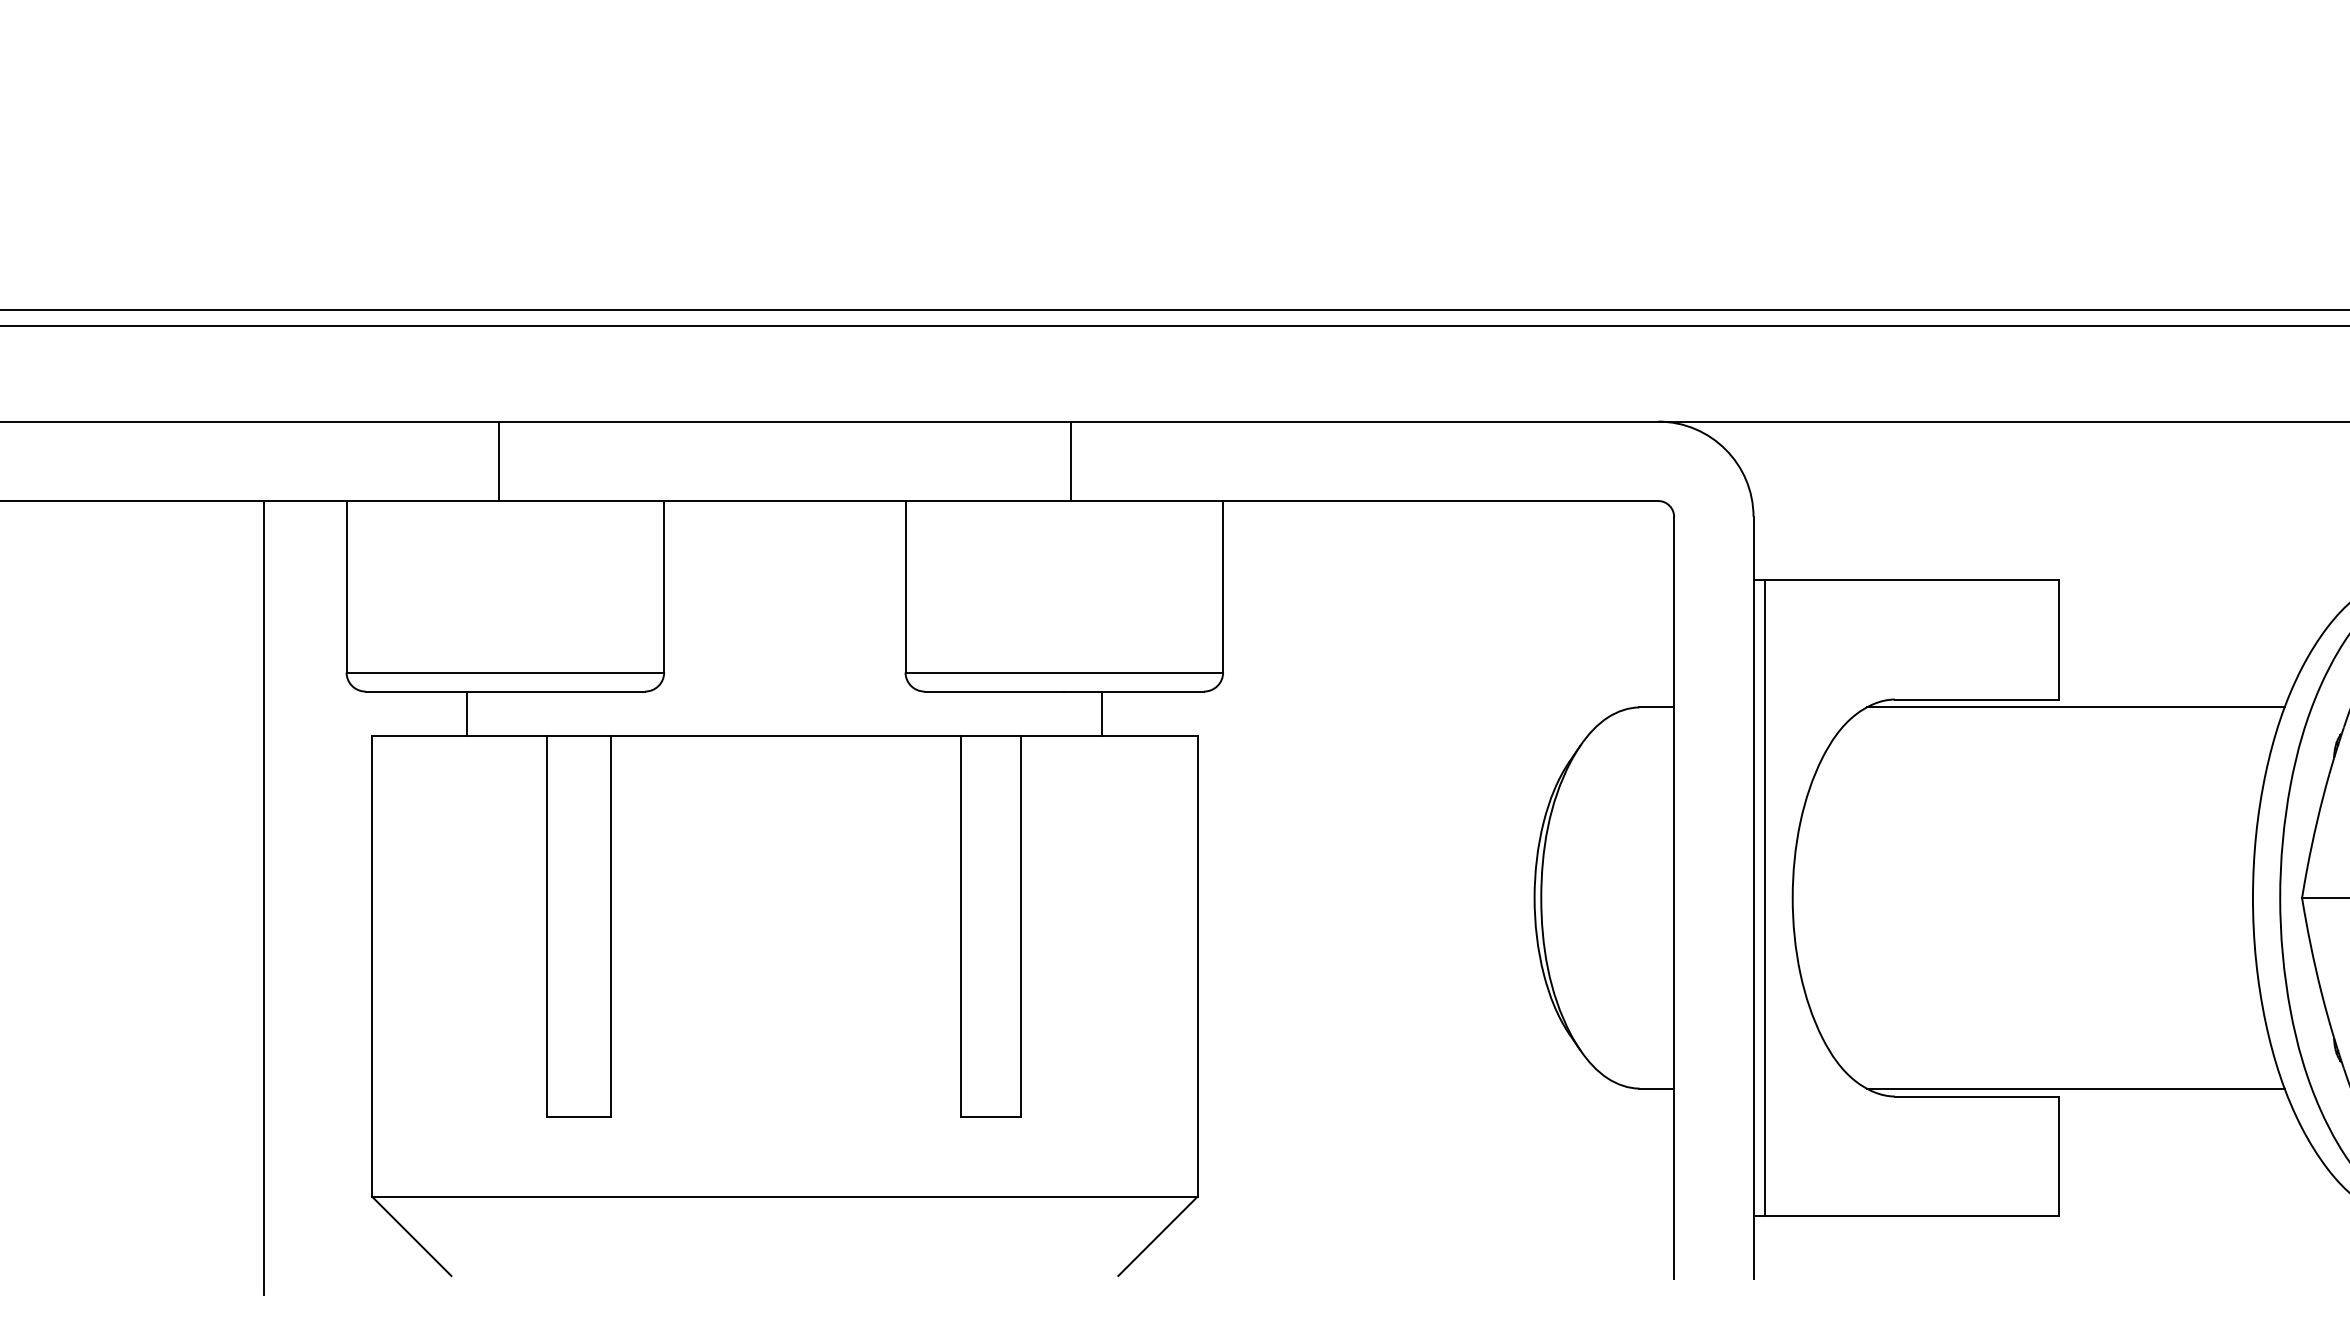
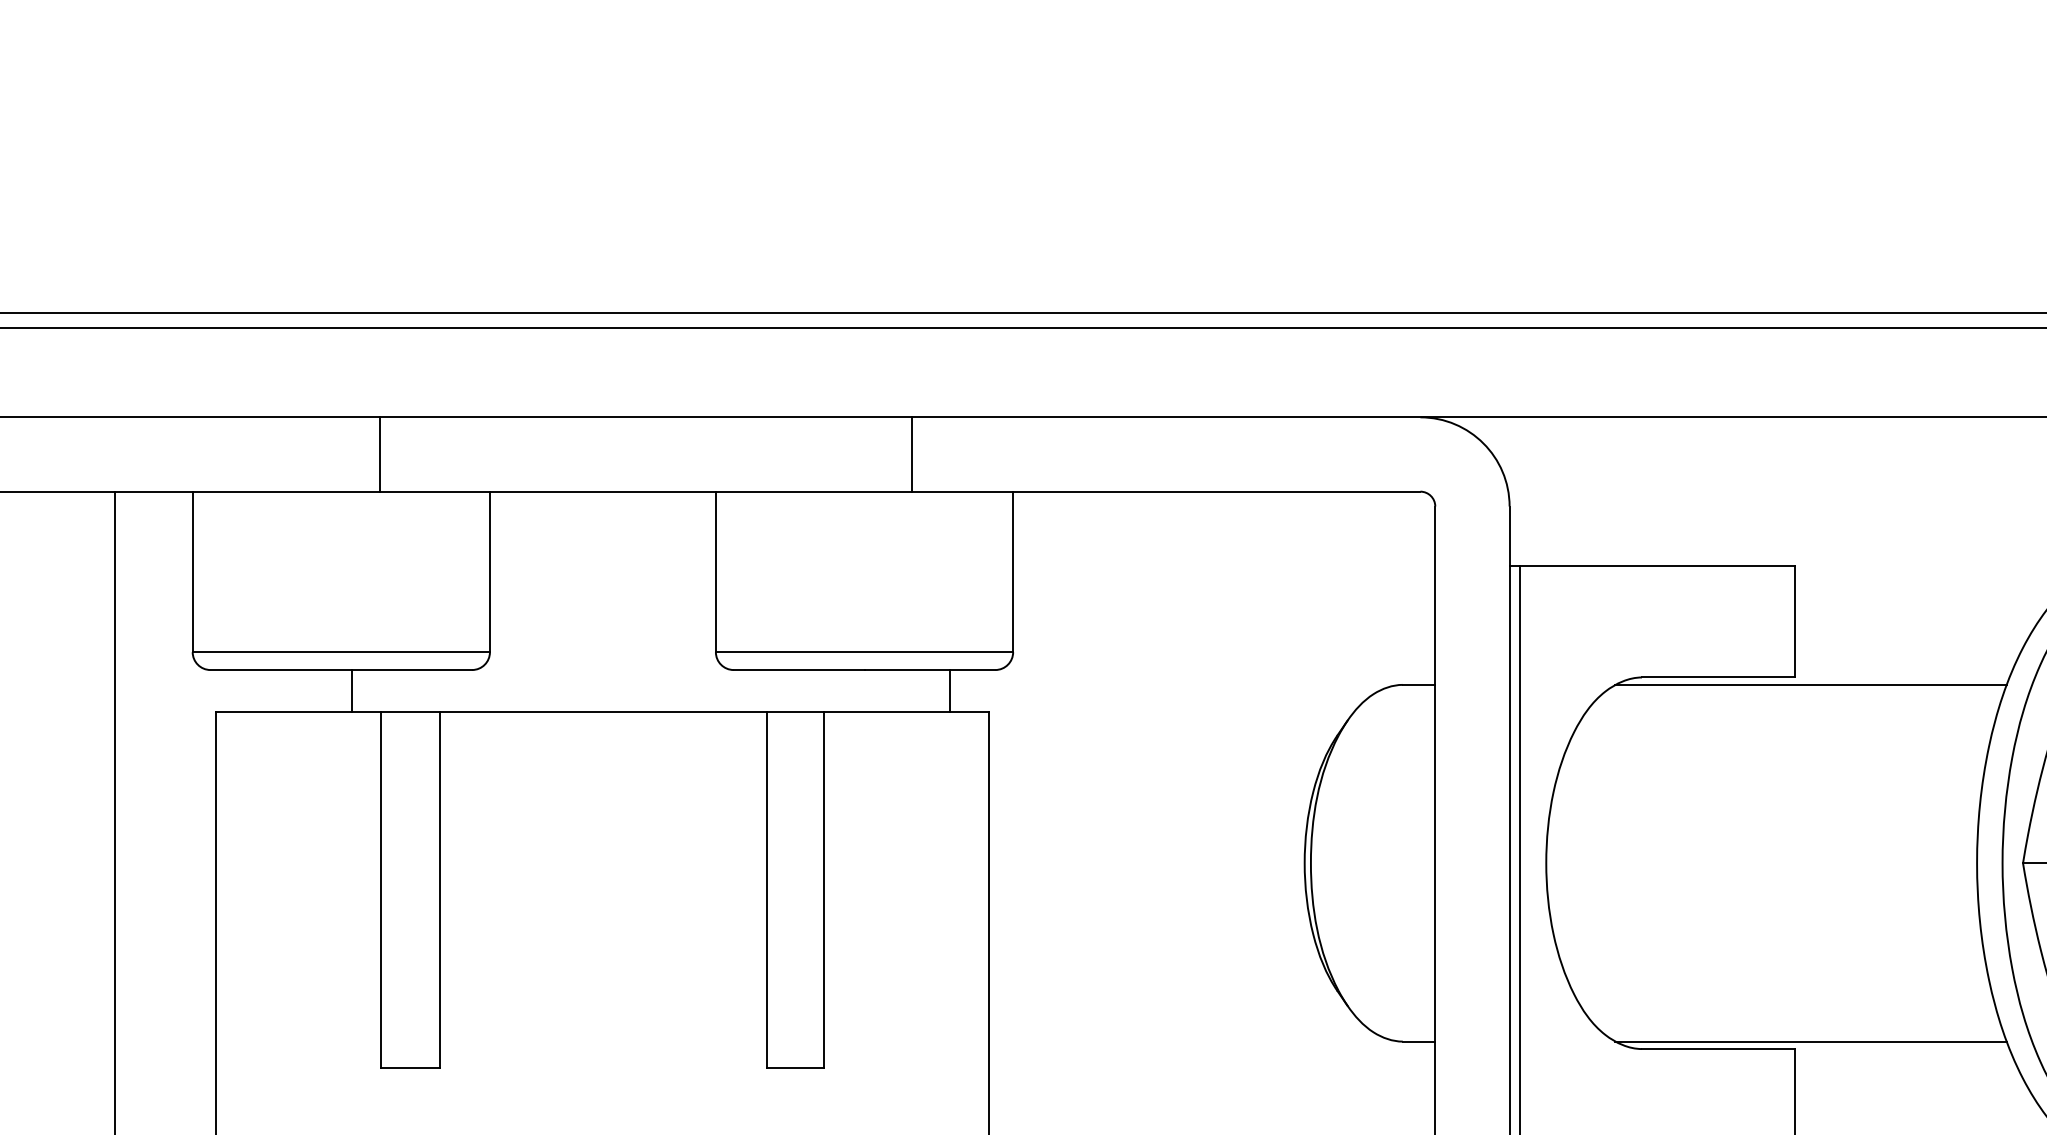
line: (499, 461) -> (380, 454), moved
line: (1070, 461) -> (911, 454), moved
line: (467, 713) -> (352, 690), moved
line: (1102, 713) -> (949, 690), moved

